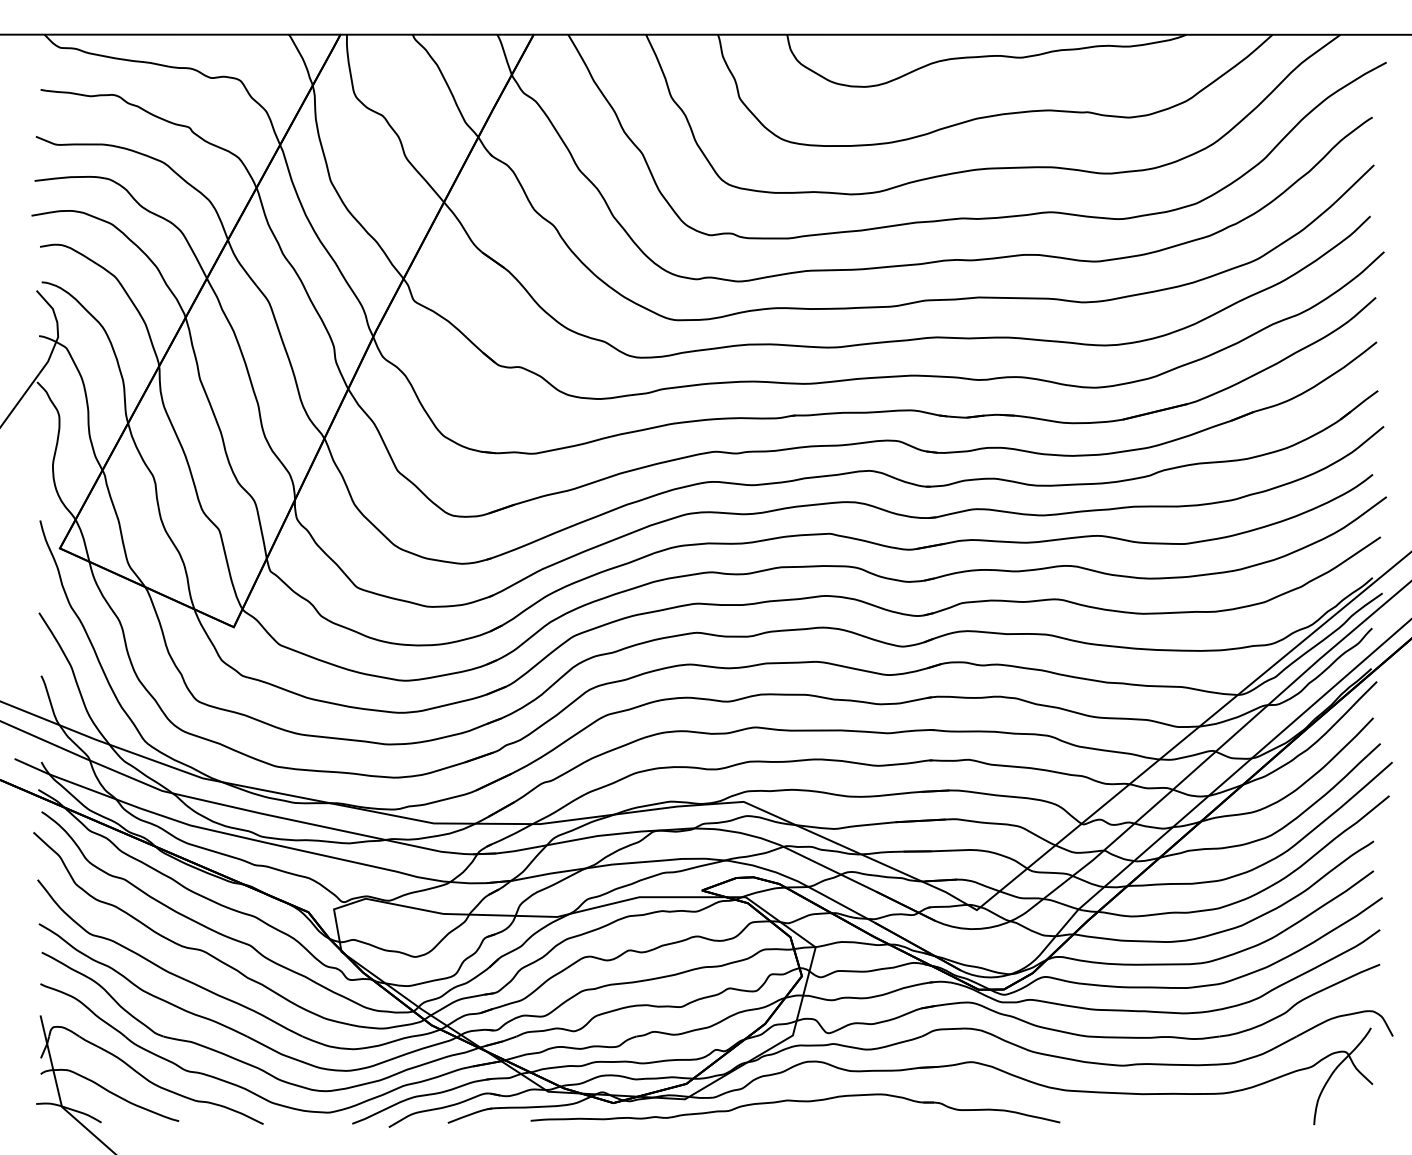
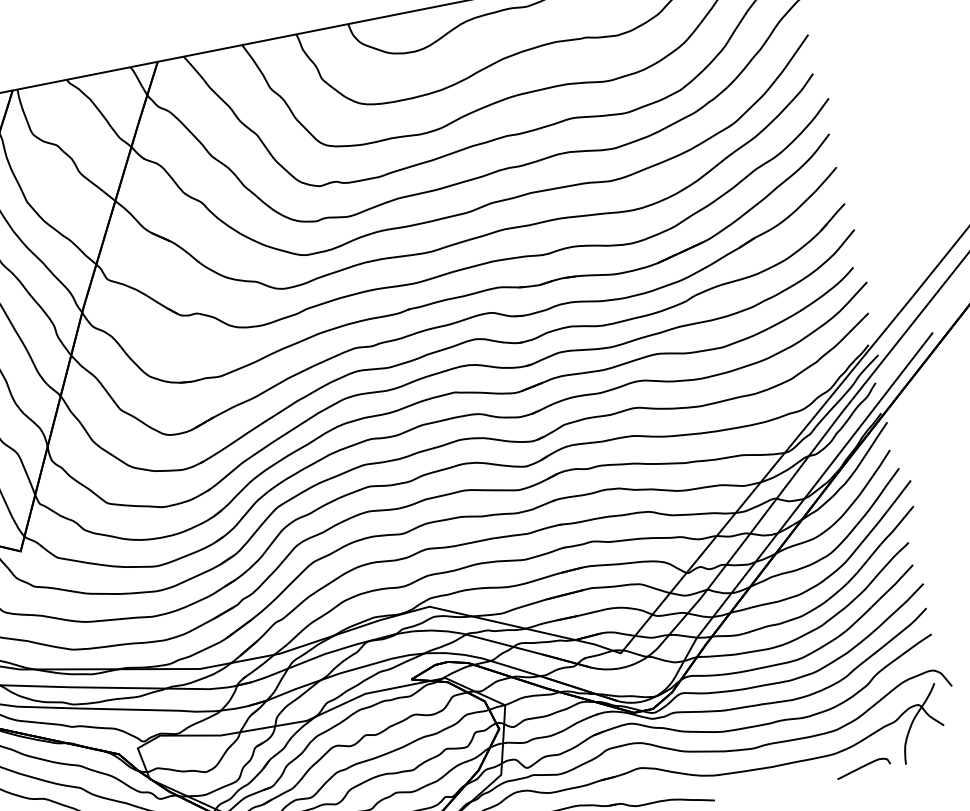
curve: (1258, 1117) -> (863, 767), added

